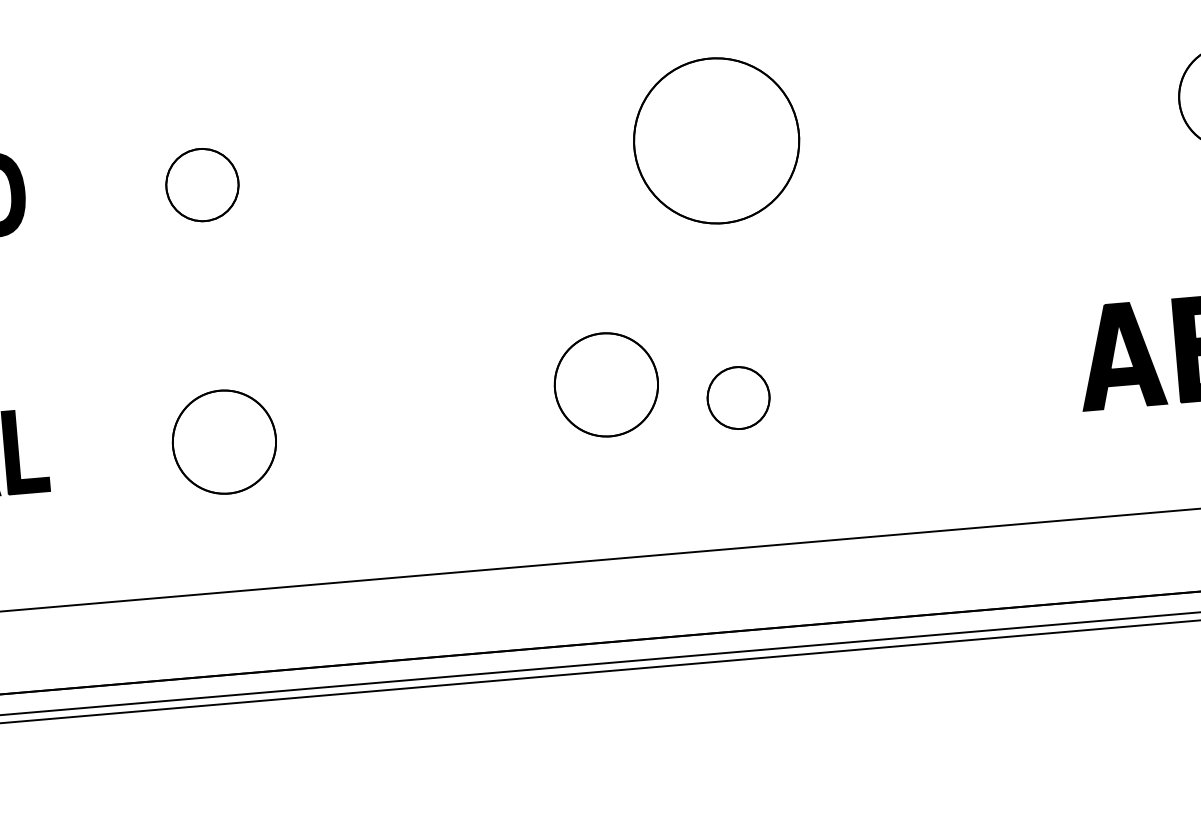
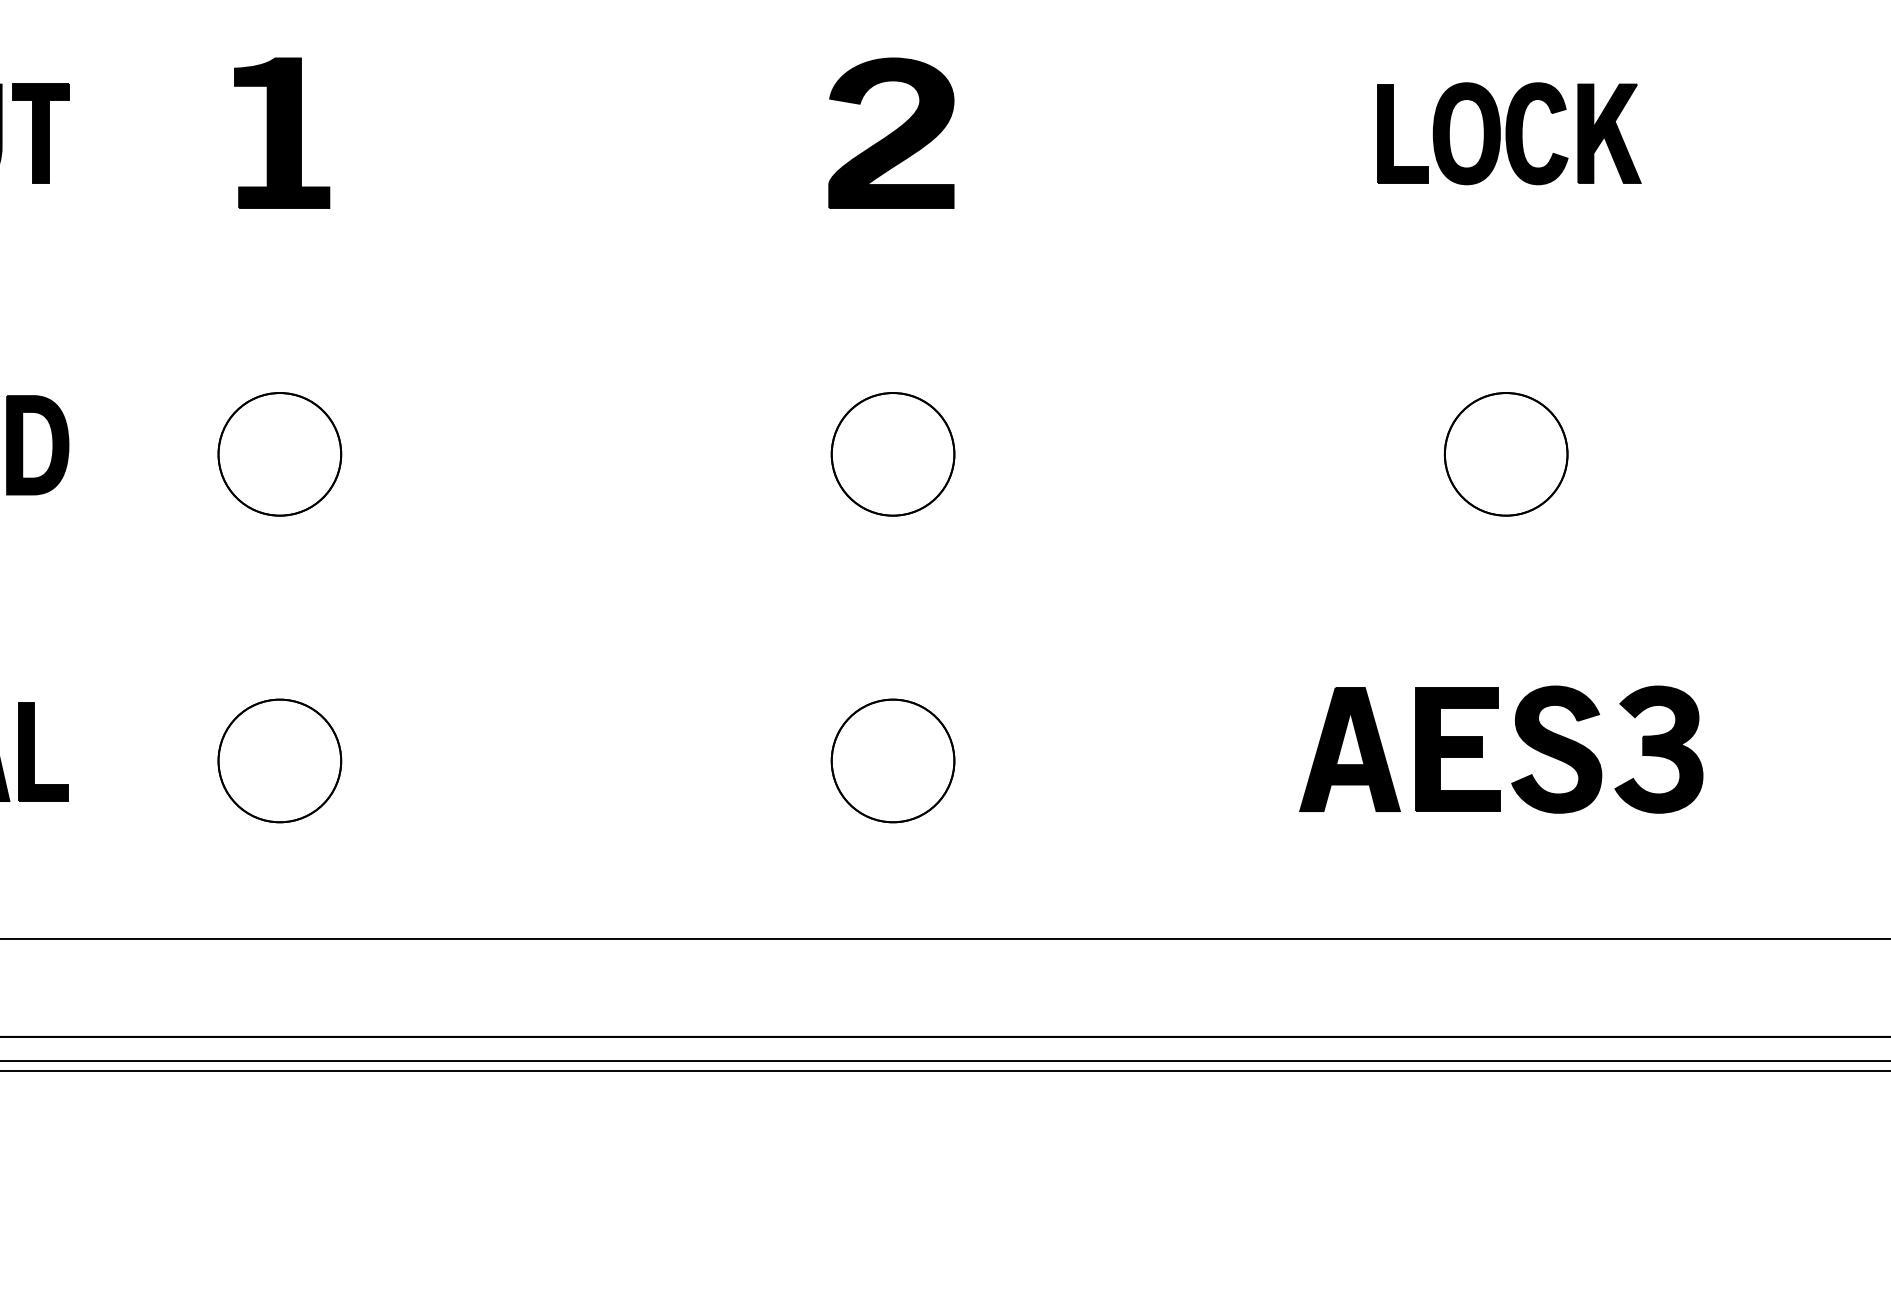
part: (716, 141) -> (892, 454), size x0.62
part: (202, 185) -> (279, 454), size x1.43
part: (606, 384) -> (737, 731), removed
part: (738, 397) -> (892, 760), size x1.67

